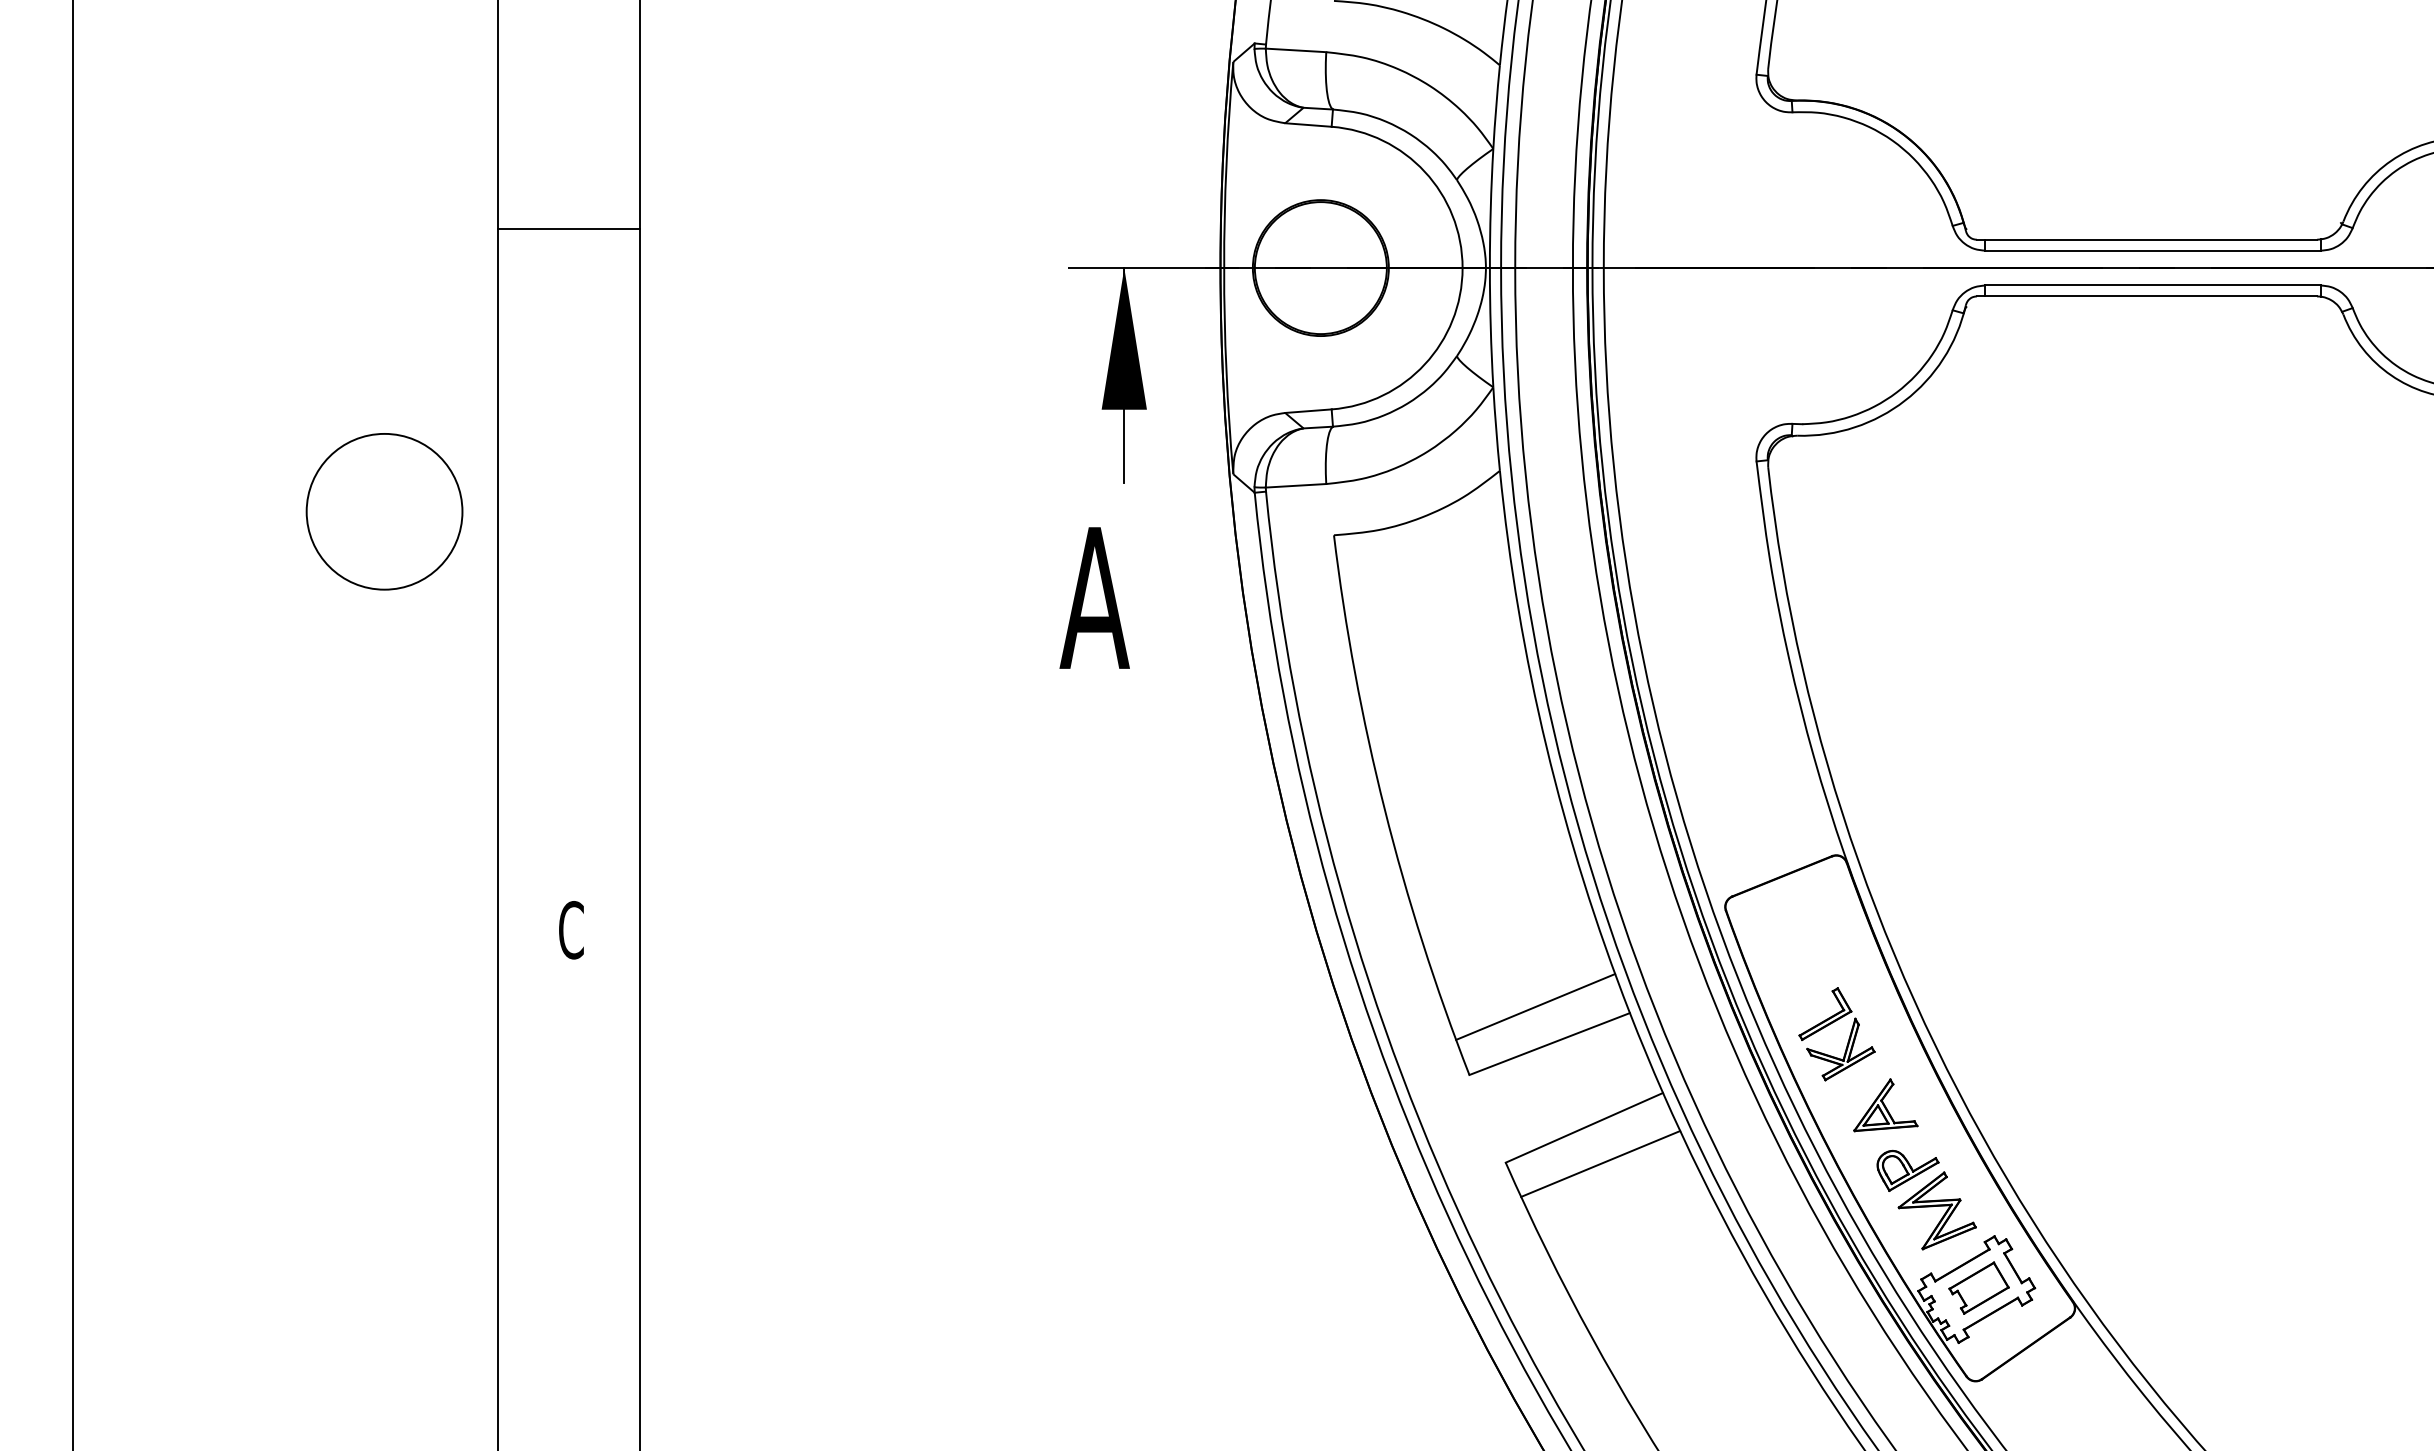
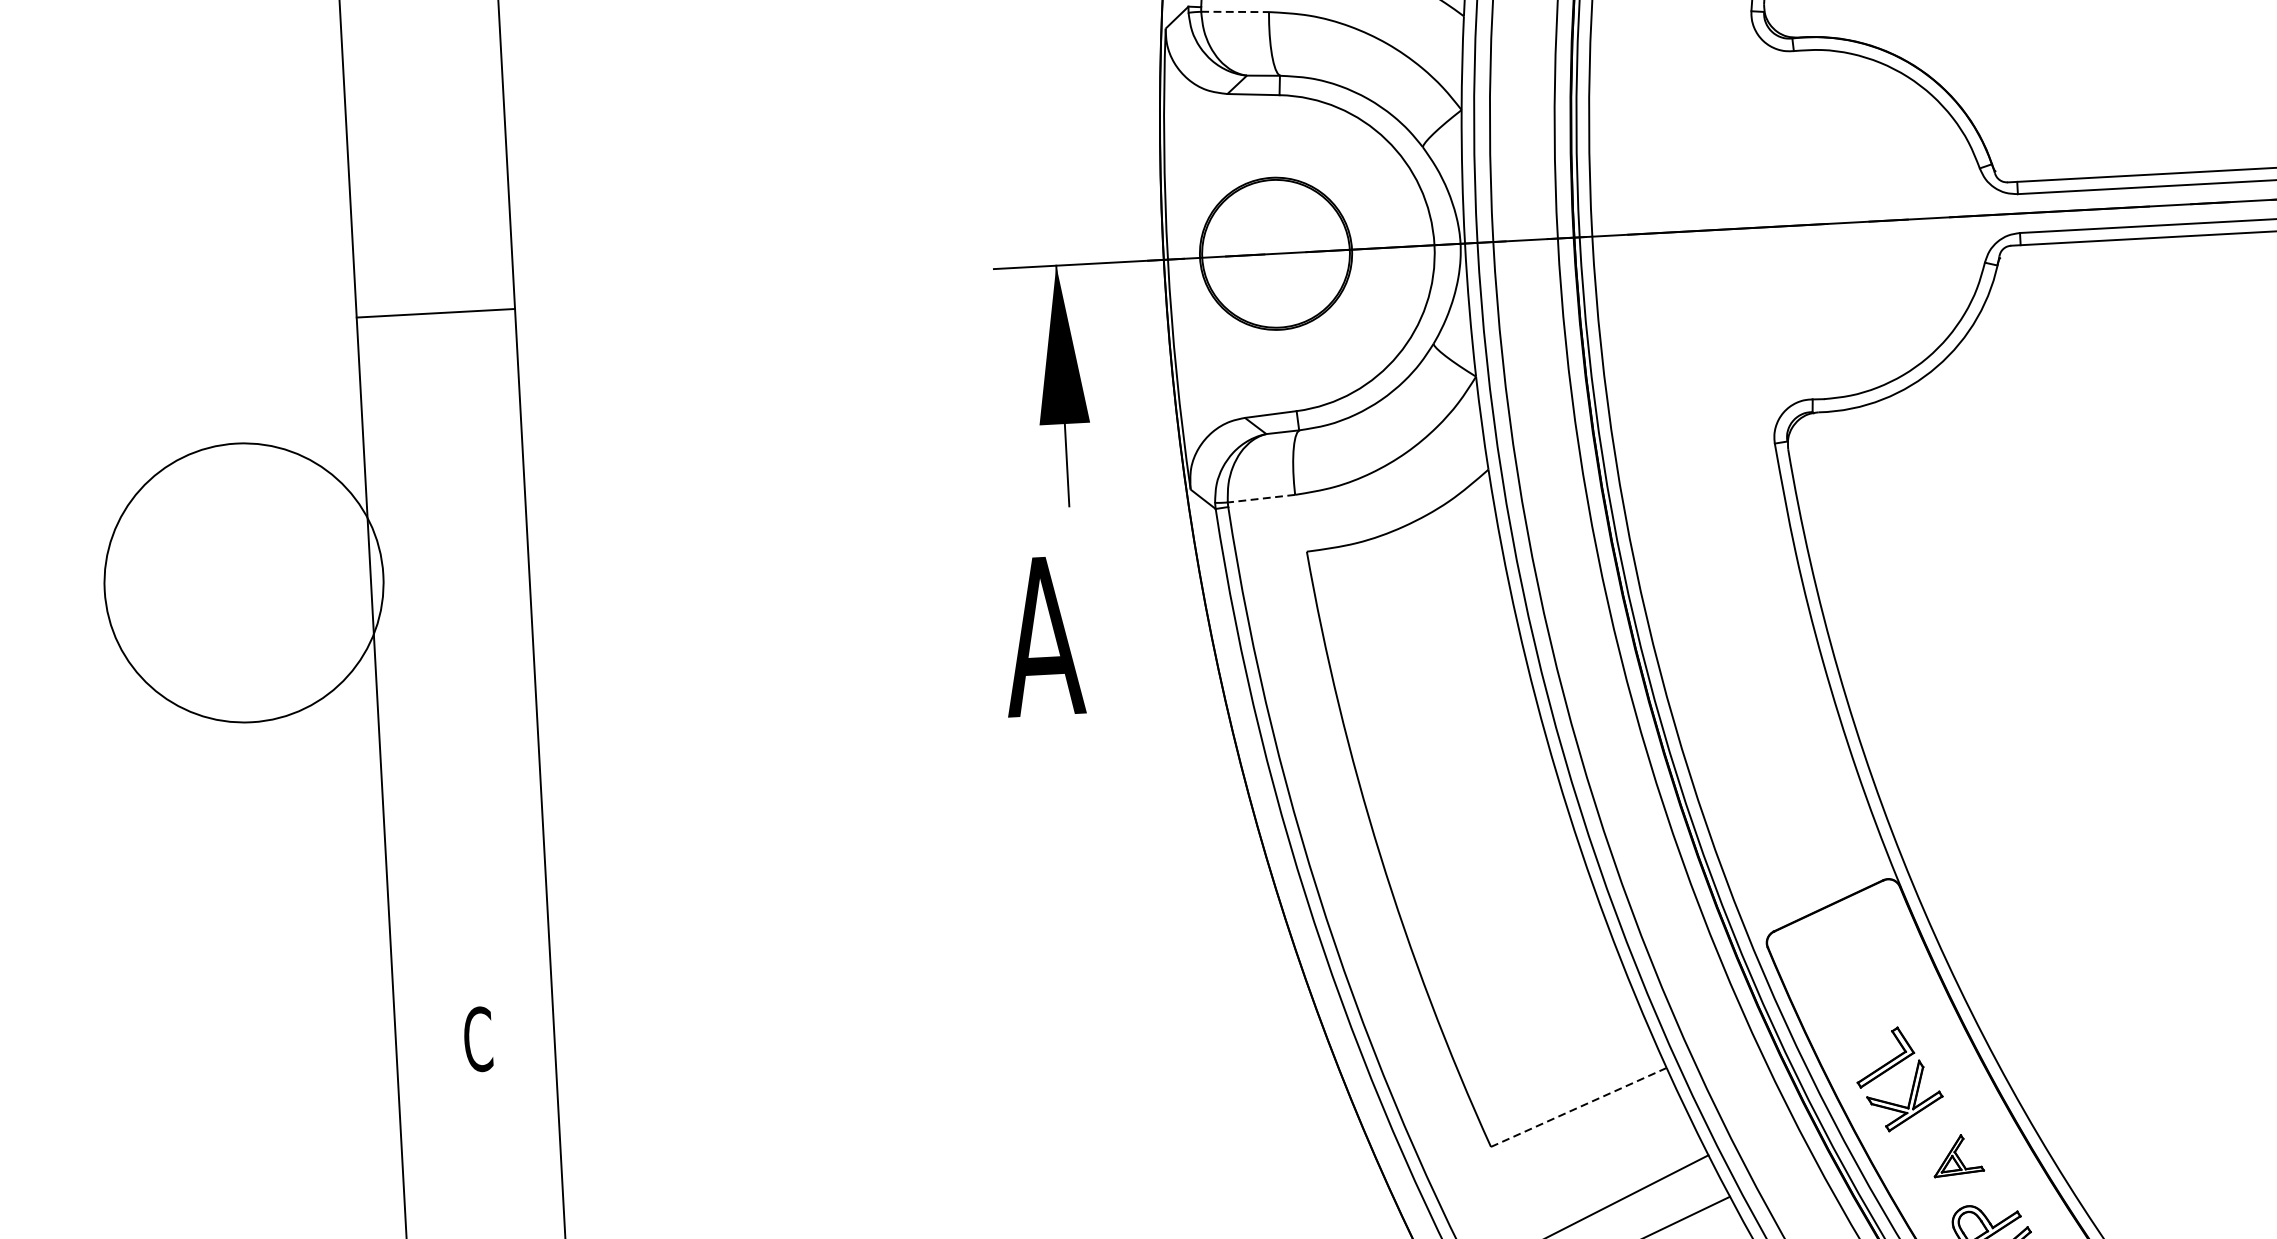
line: (1296, 50) -> (1235, 12), solid -> dashed
line: (568, 228) -> (435, 313), moved
line: (1295, 485) -> (1260, 498), solid -> dashed
circle: (384, 511) -> (243, 582), size x1.6
line: (1535, 1006) -> (1560, 1066), removed
line: (1550, 1043) -> (1579, 1106), solid -> dashed
part: (1885, 1105) -> (1957, 1155), size x0.7

